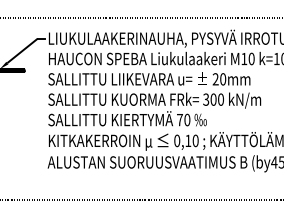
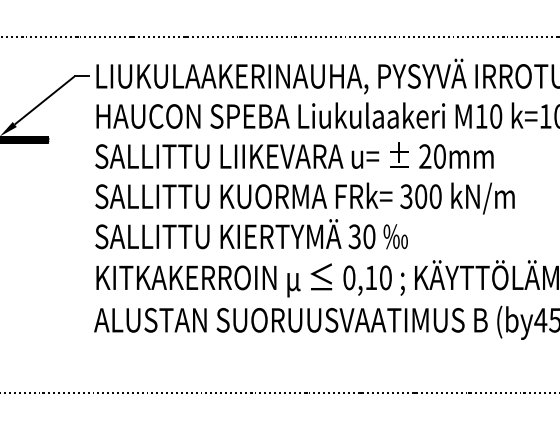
text: (179, 119) -> (353, 235), 70 -> 30

